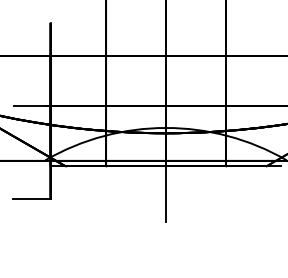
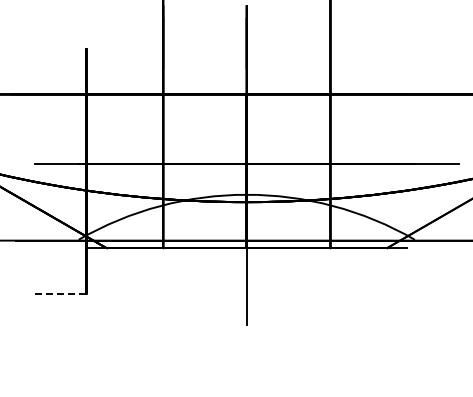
line: (31, 199) -> (59, 294), solid -> dashed

